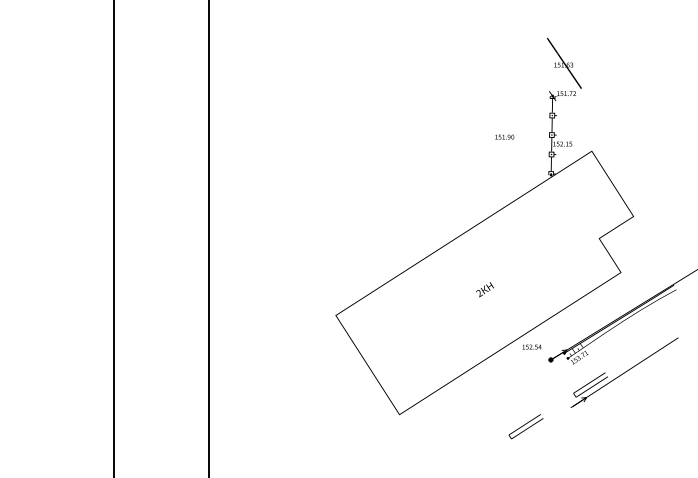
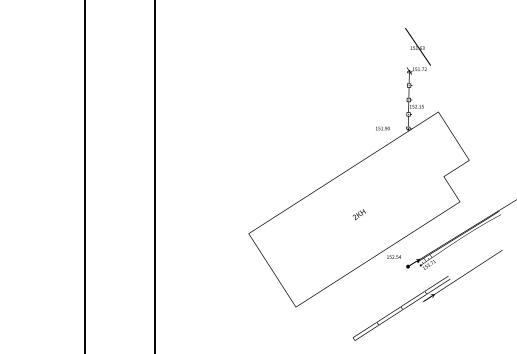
text: (504, 137) -> (382, 128), moved
fill: (558, 405) -> (413, 300), added
fill: (493, 447) -> (365, 331), added

